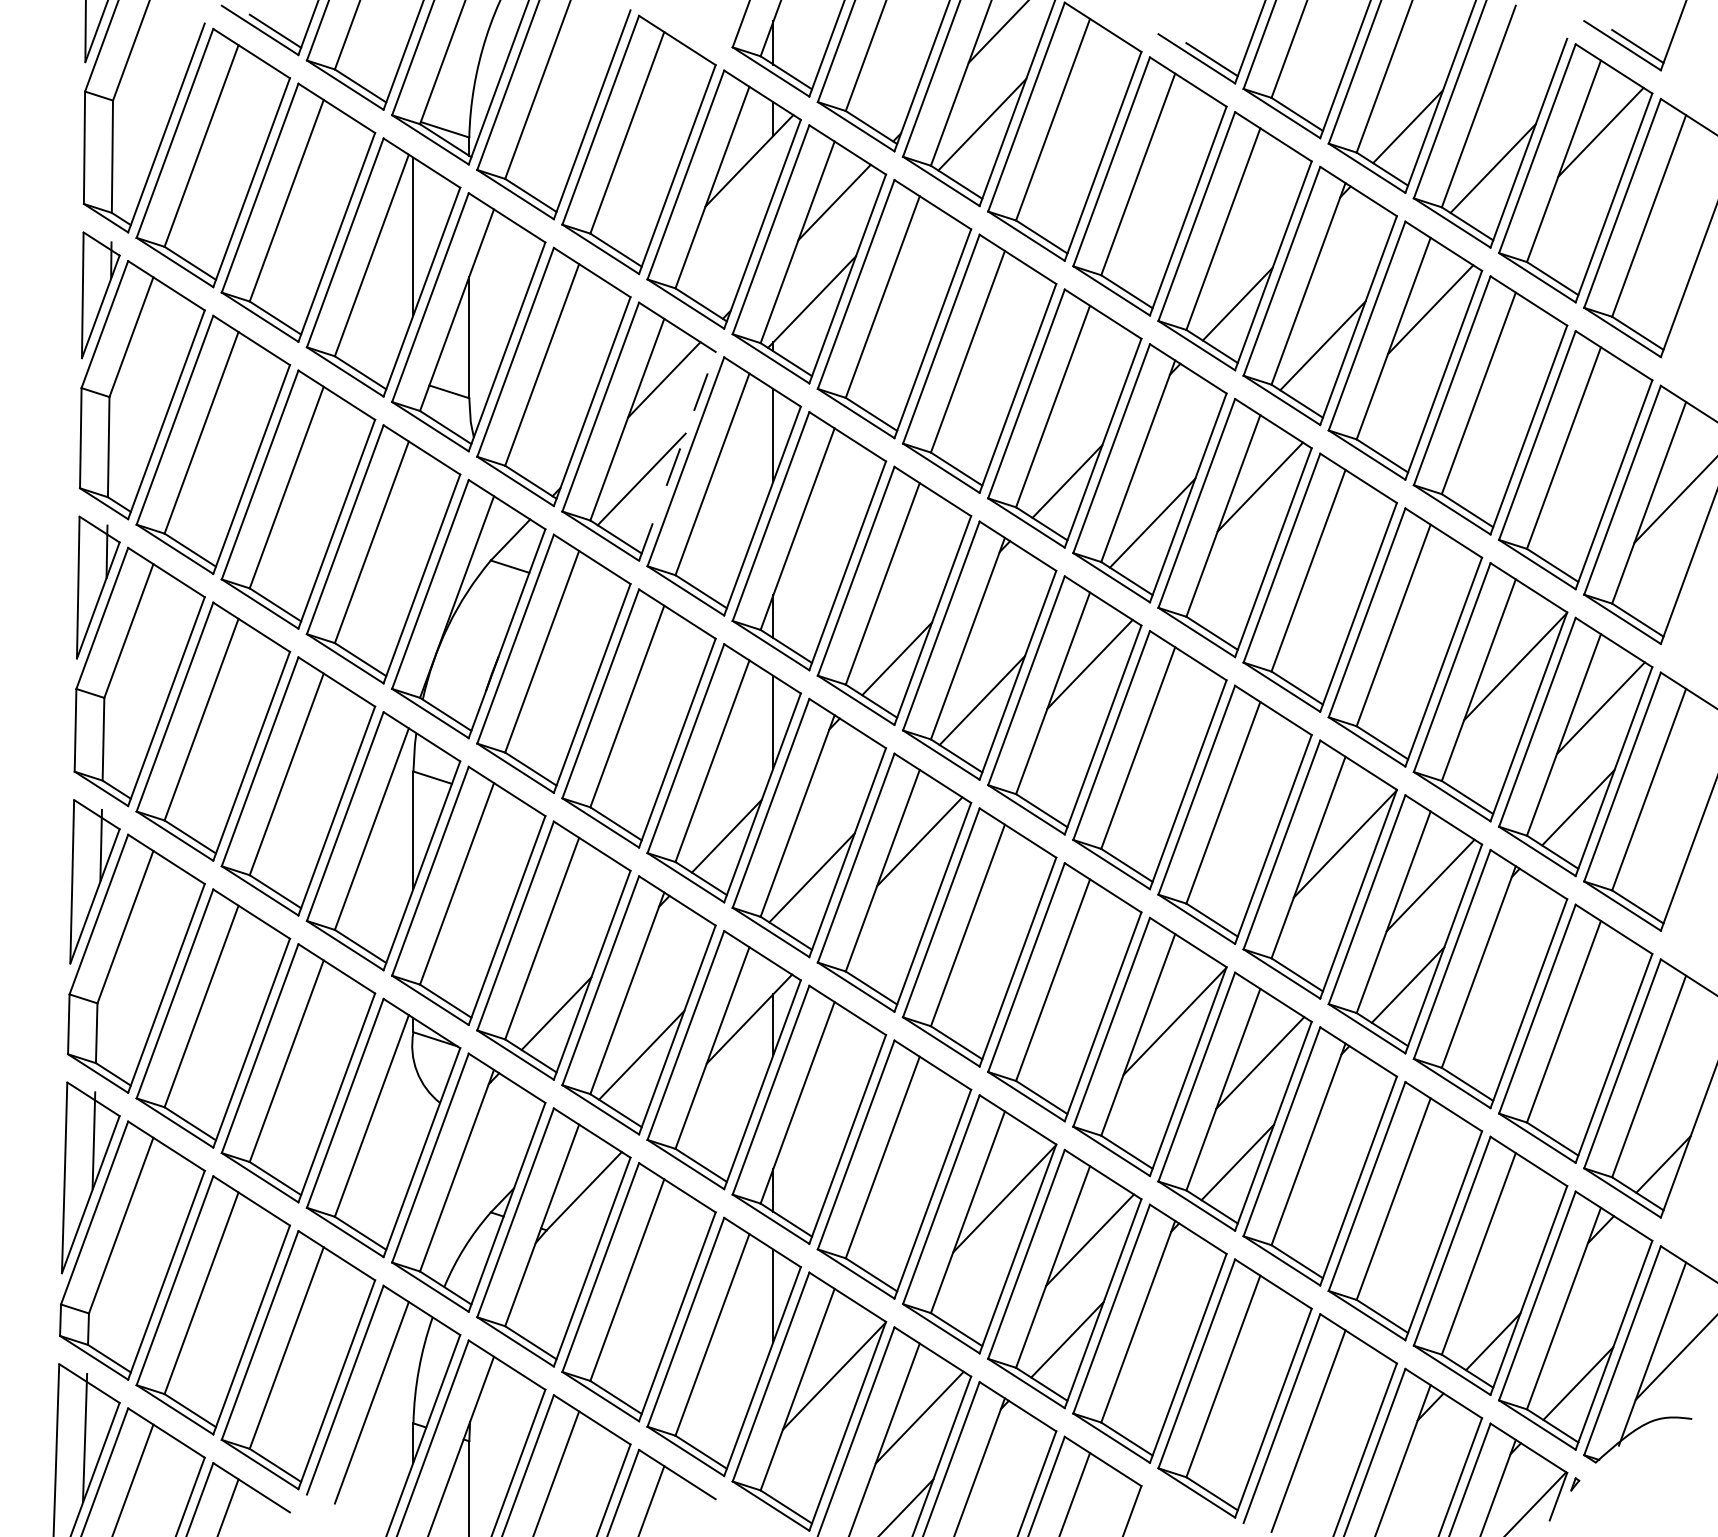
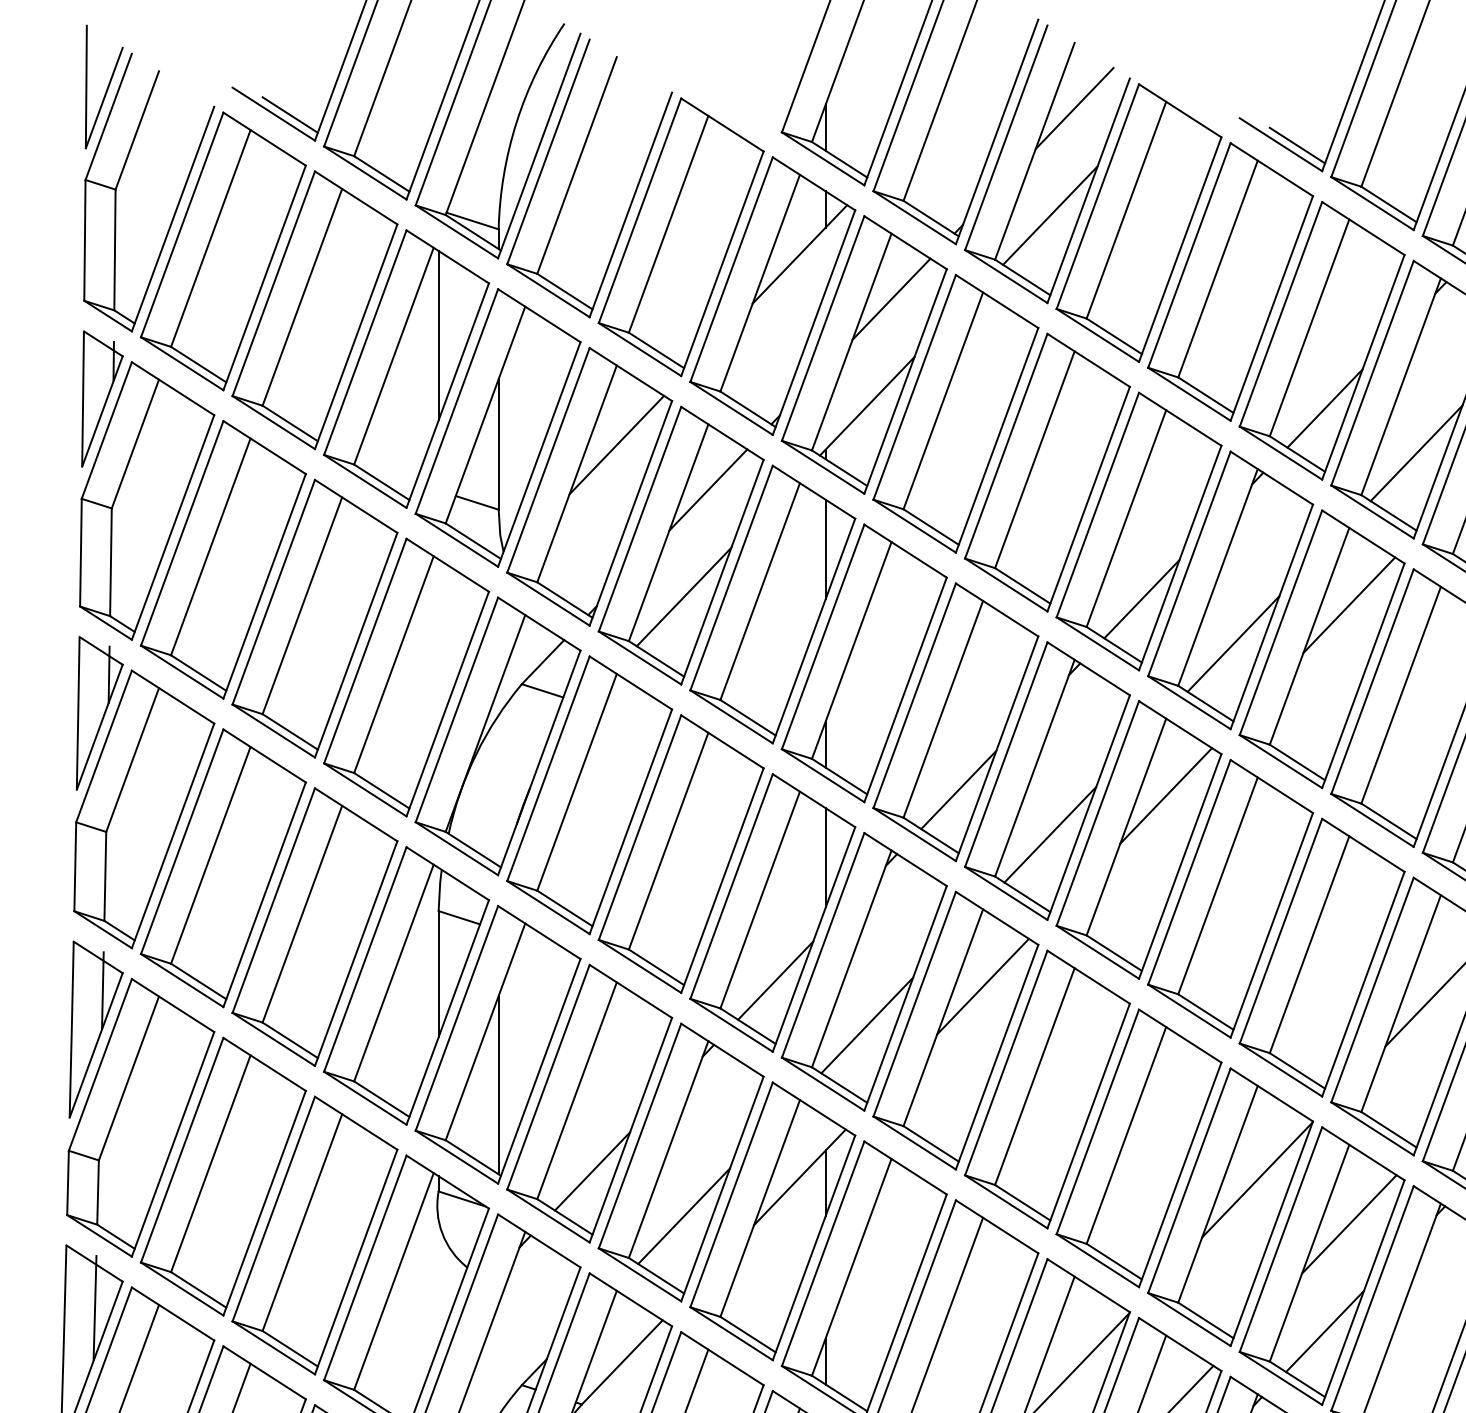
line: (579, 337) -> (617, 444), added
line: (677, 455) -> (722, 571), dashed -> solid
line: (469, 933) -> (498, 1085), added

